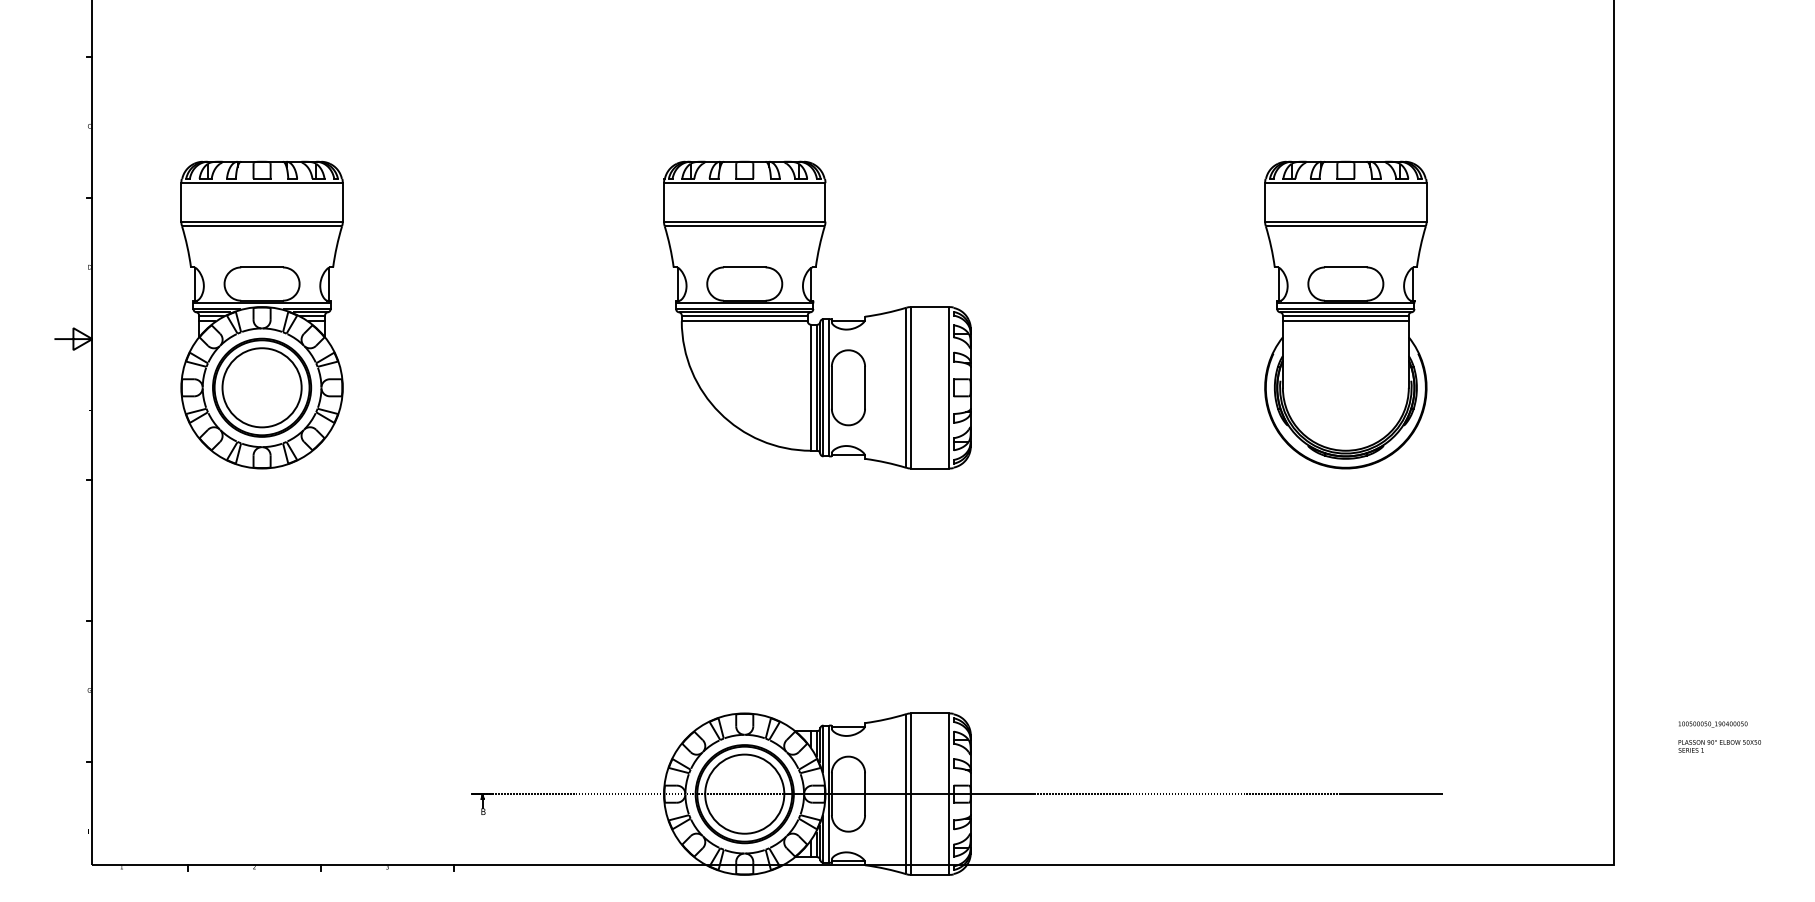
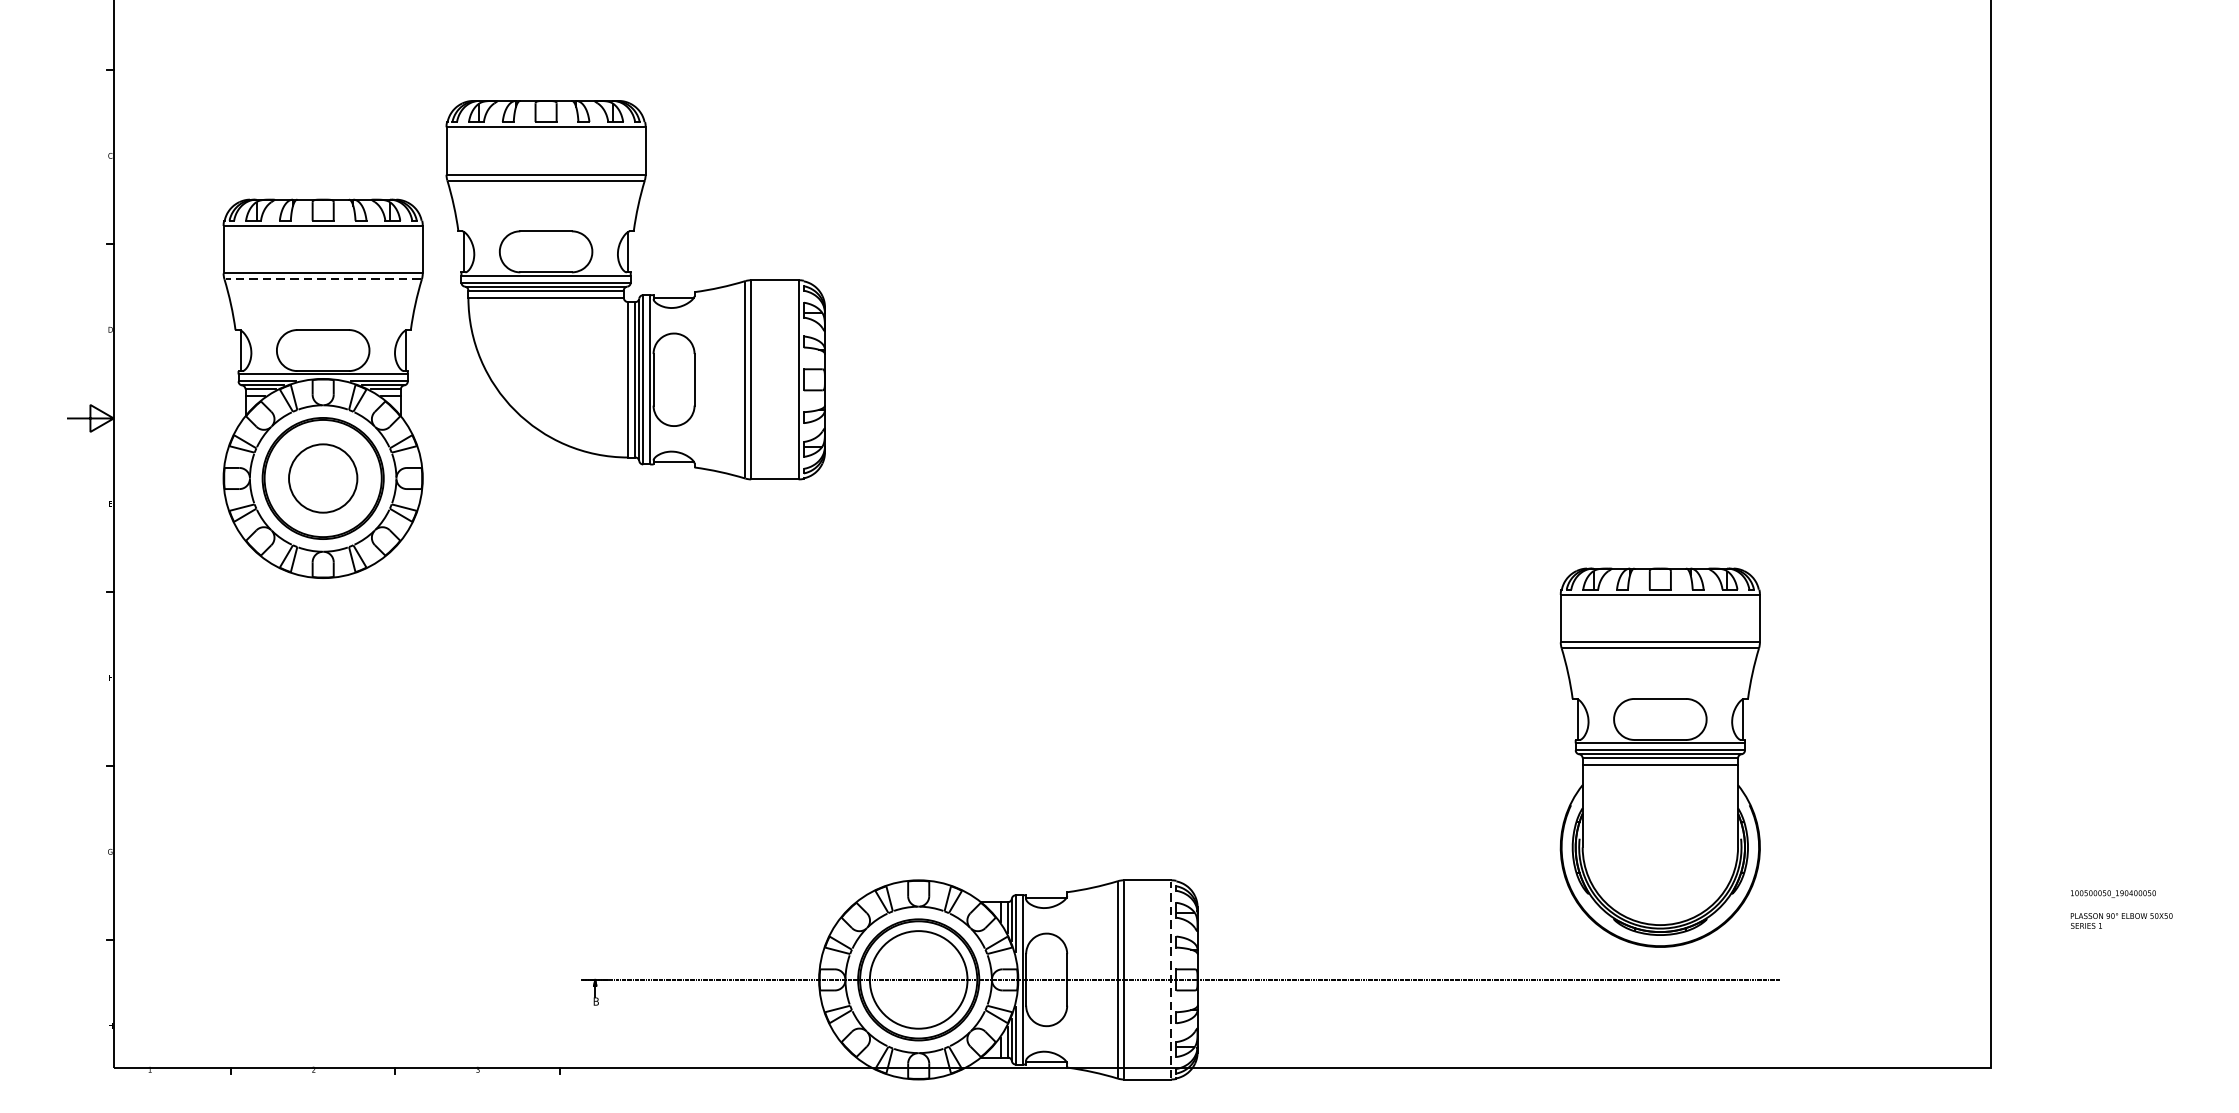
line: (261, 226) -> (322, 279), solid -> dashed
part: (817, 314) -> (635, 289), moved
part: (1345, 314) -> (1659, 756), moved
circle: (261, 387) -> (322, 478), size x0.7
line: (949, 794) -> (1171, 980), solid -> dashed

